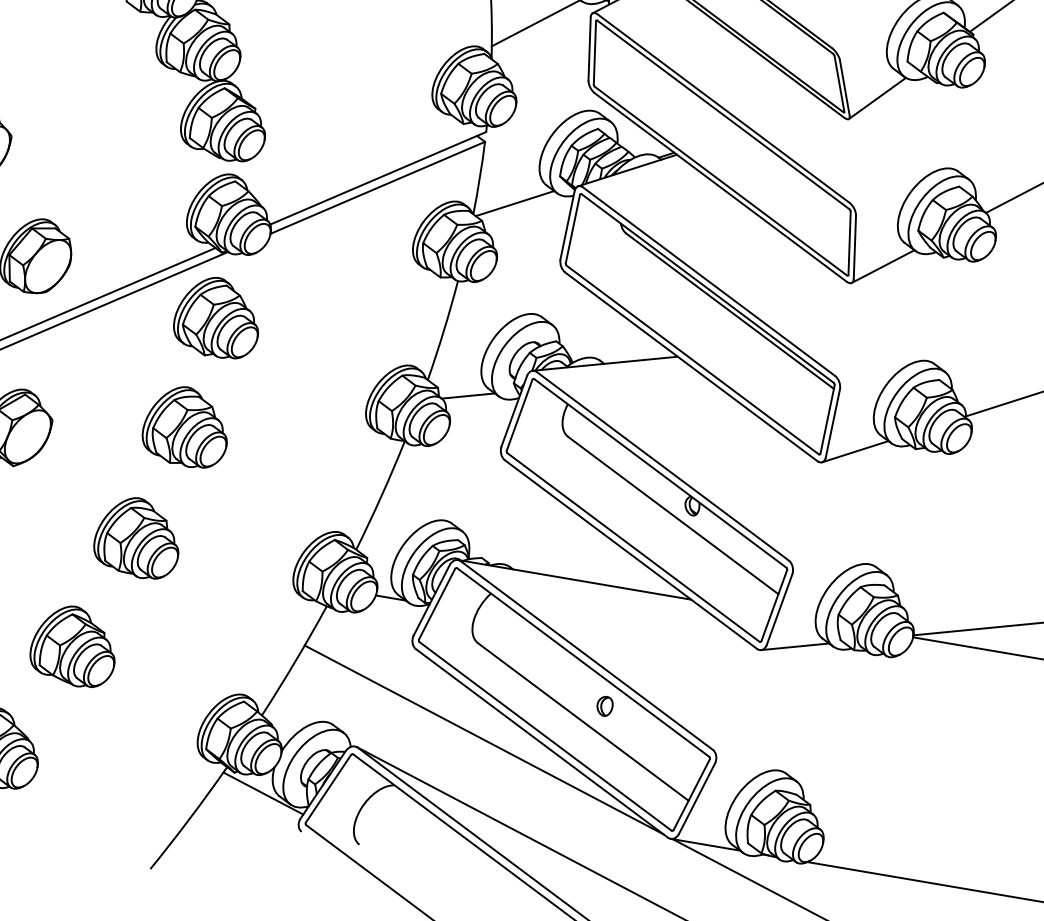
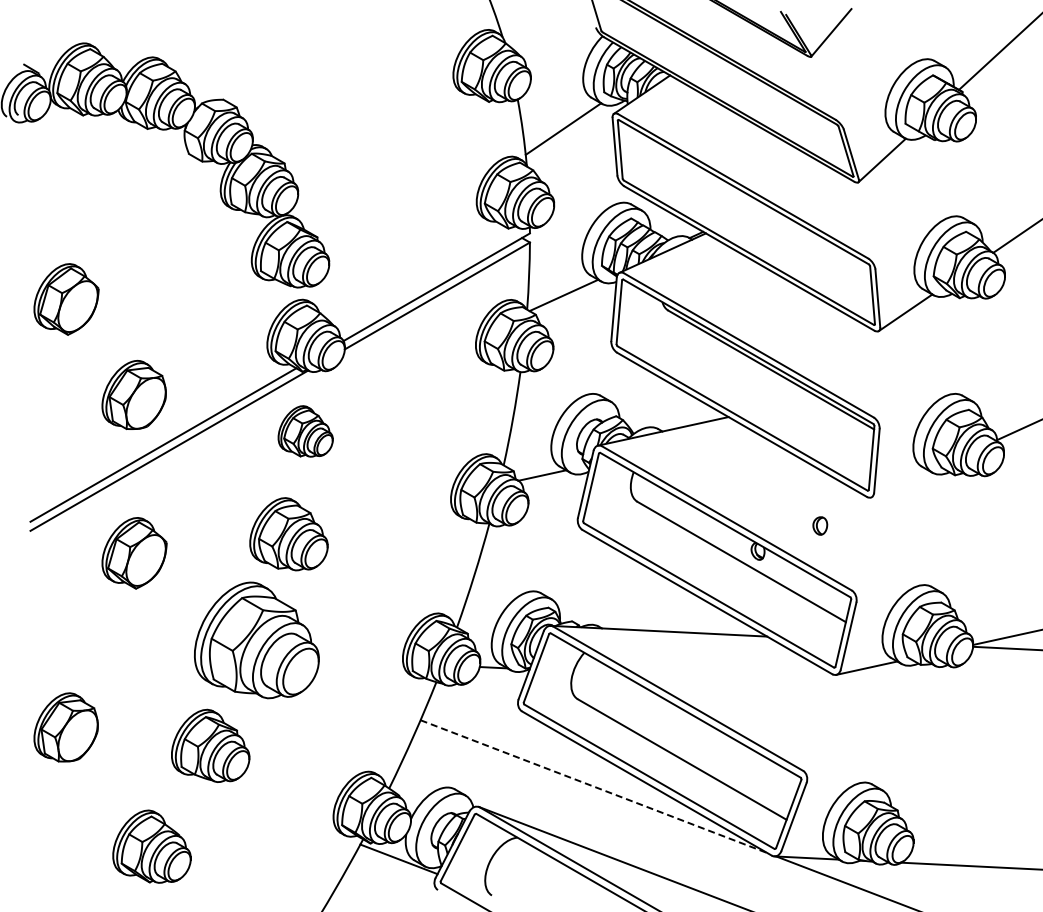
part: (217, 317) -> (305, 431), size x0.7
line: (855, 452) -> (900, 484), removed
part: (137, 537) -> (256, 640), size x1.6
part: (605, 705) -> (820, 525), moved
line: (484, 739) -> (594, 786), solid -> dashed

